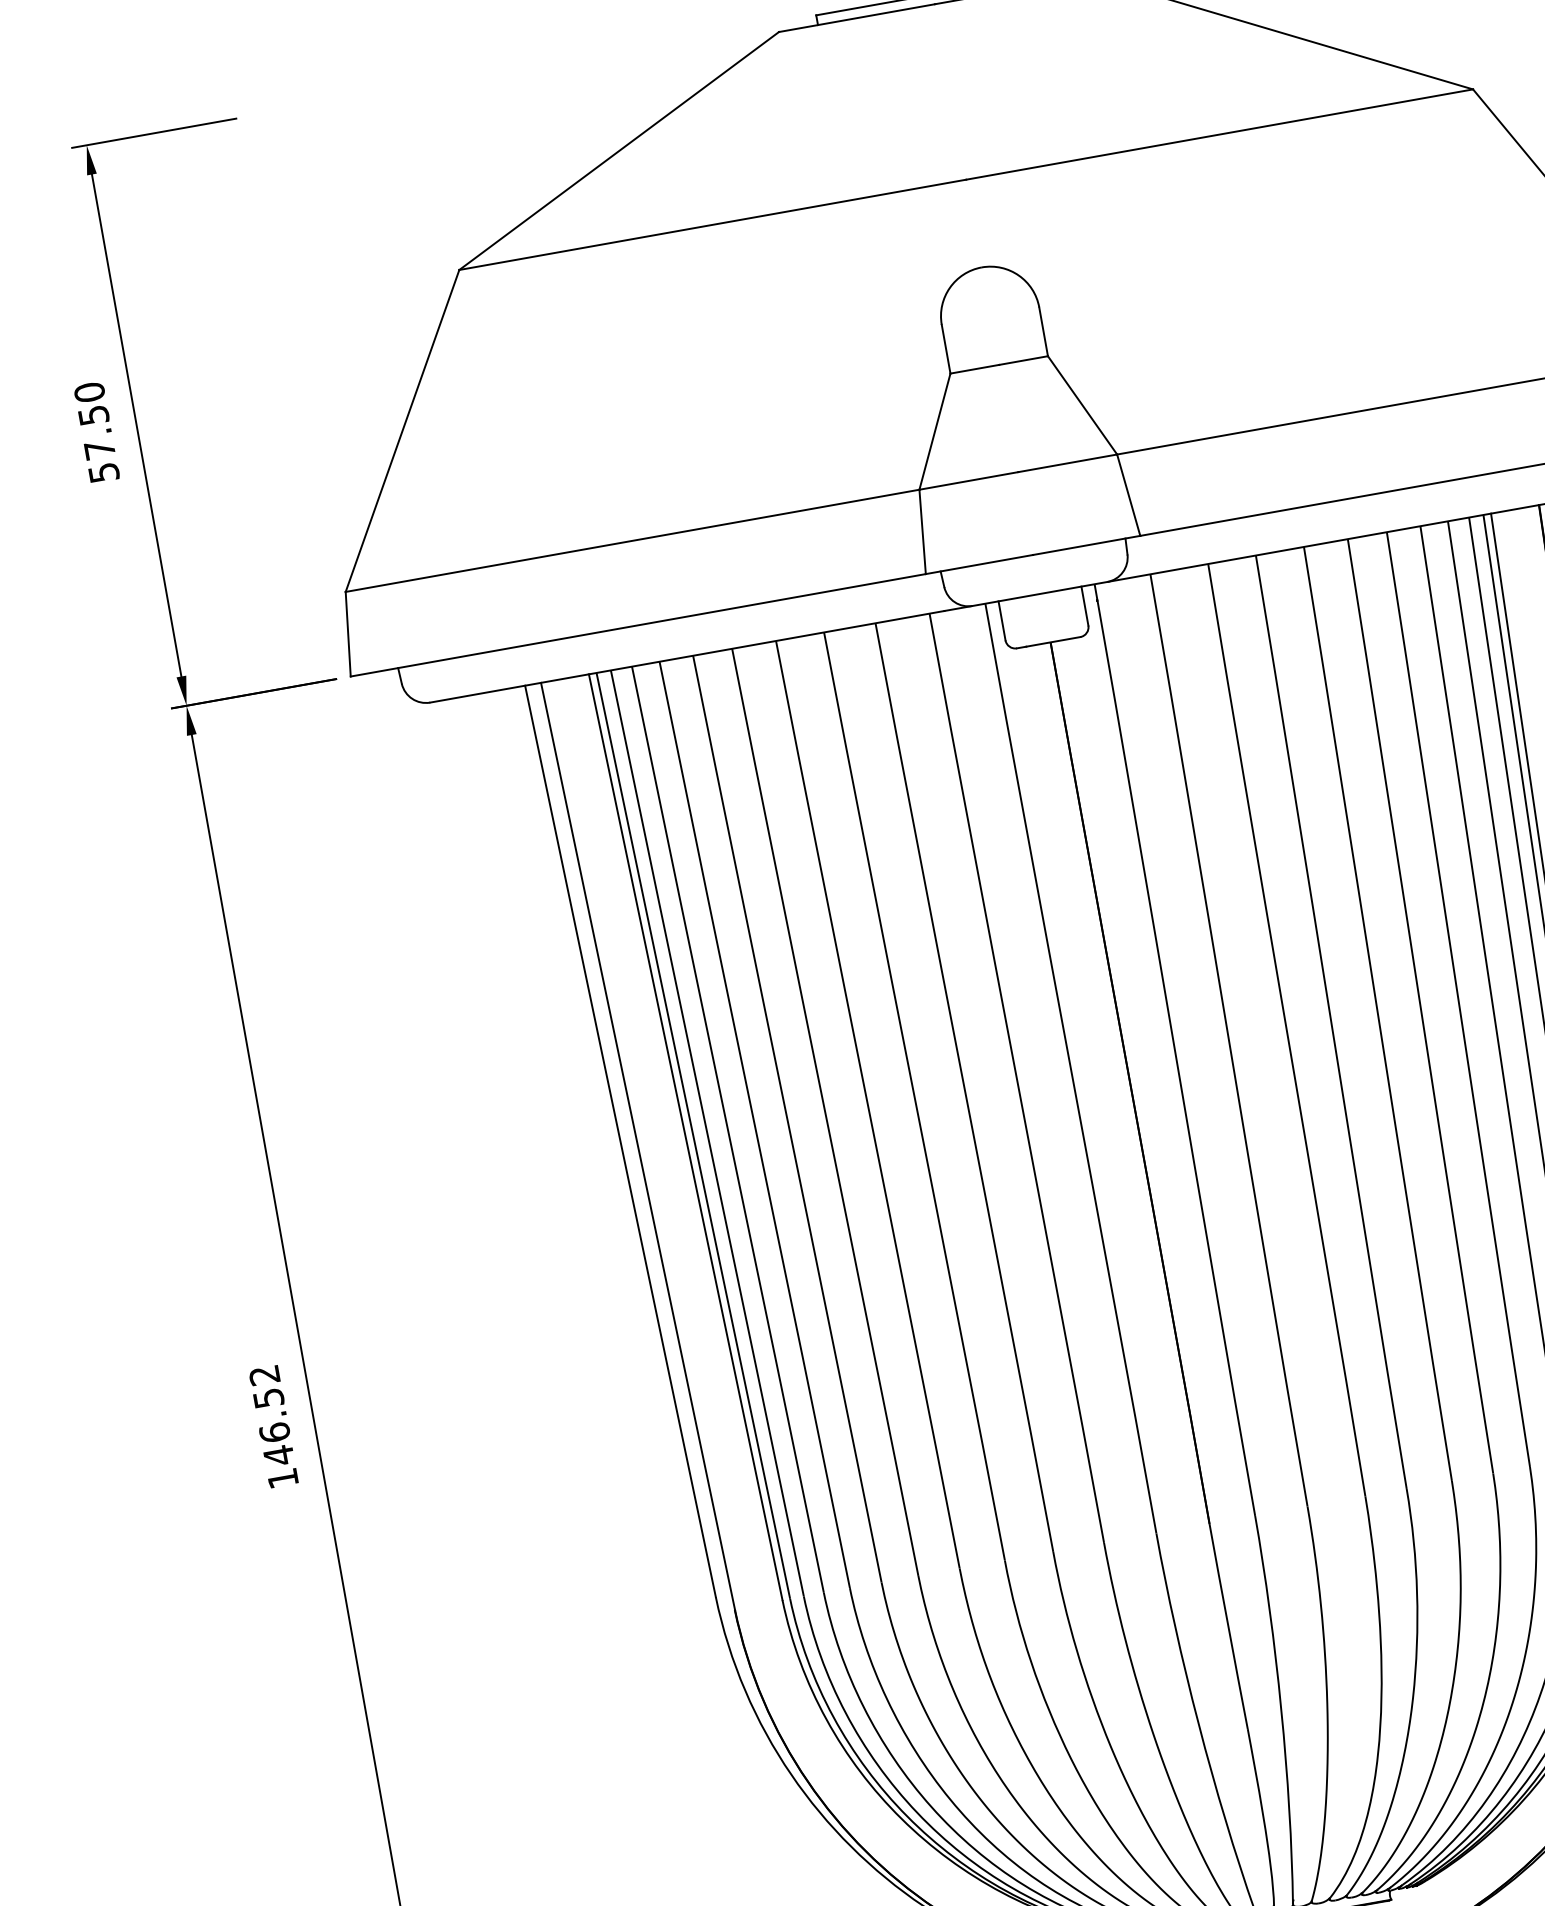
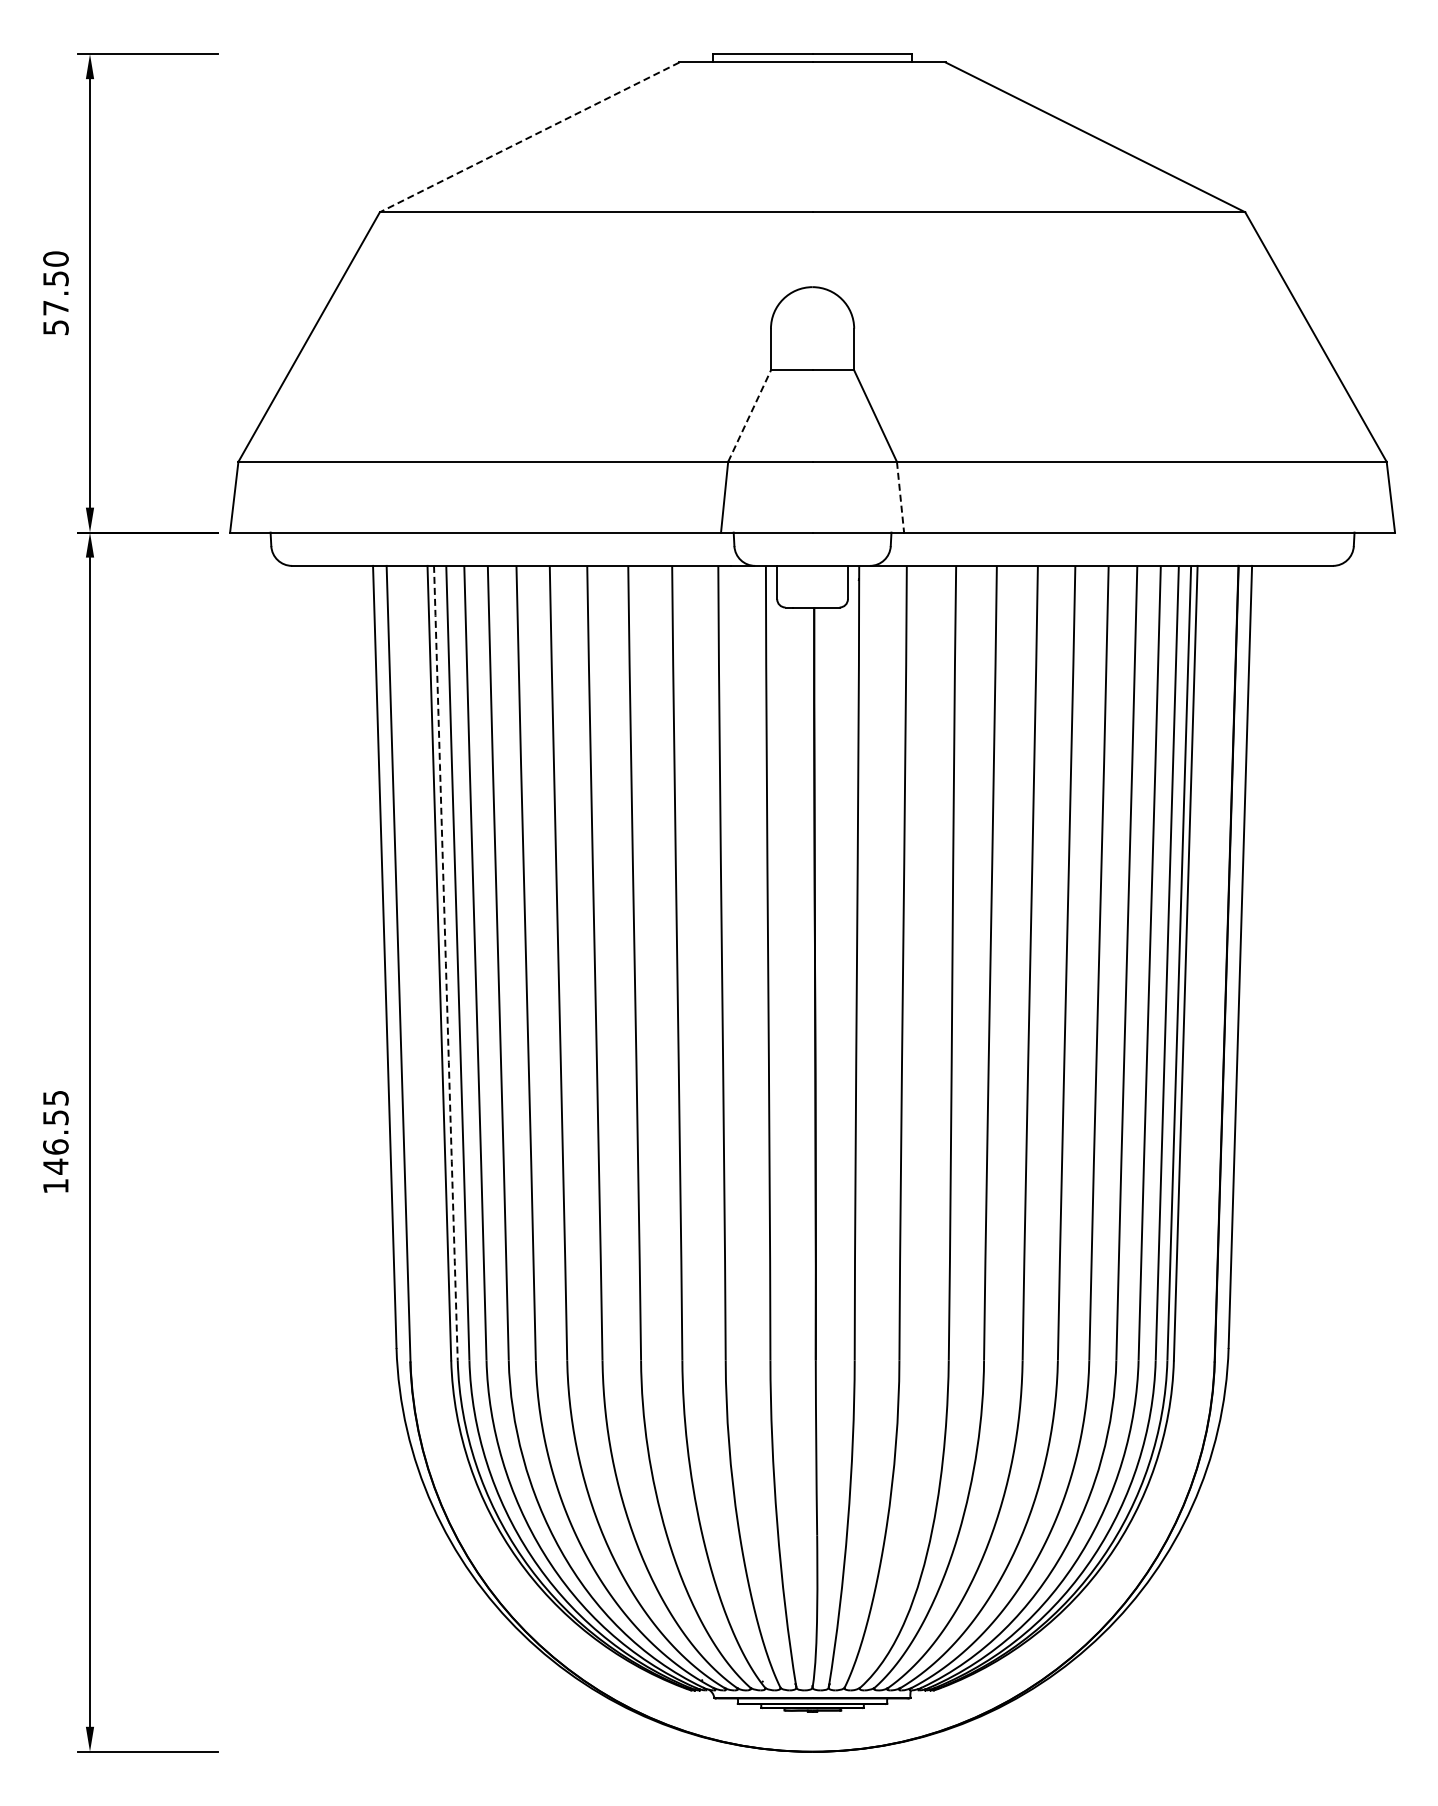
line: (619, 151) -> (529, 137), solid -> dashed
line: (934, 432) -> (749, 416), solid -> dashed
line: (1128, 495) -> (900, 497), solid -> dashed
arc: (692, 1136) -> (445, 963), solid -> dashed
text: (264, 1375) -> (55, 1098), 146.52 -> 146.55

